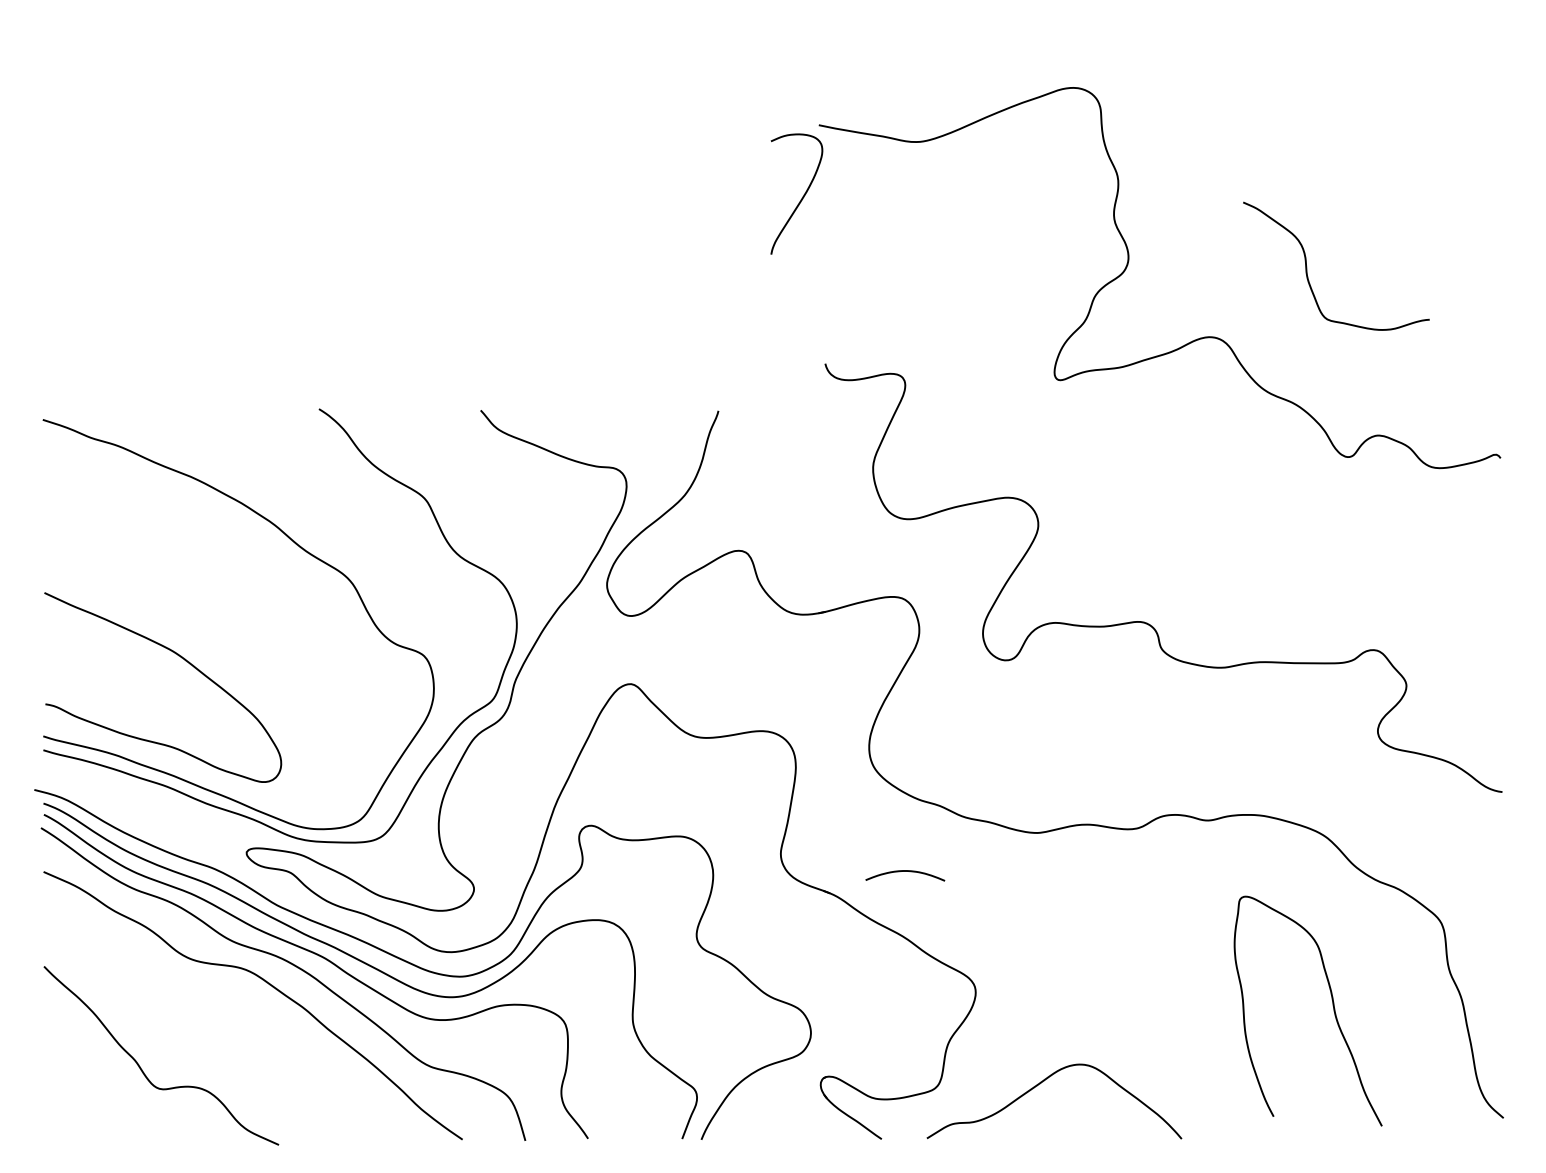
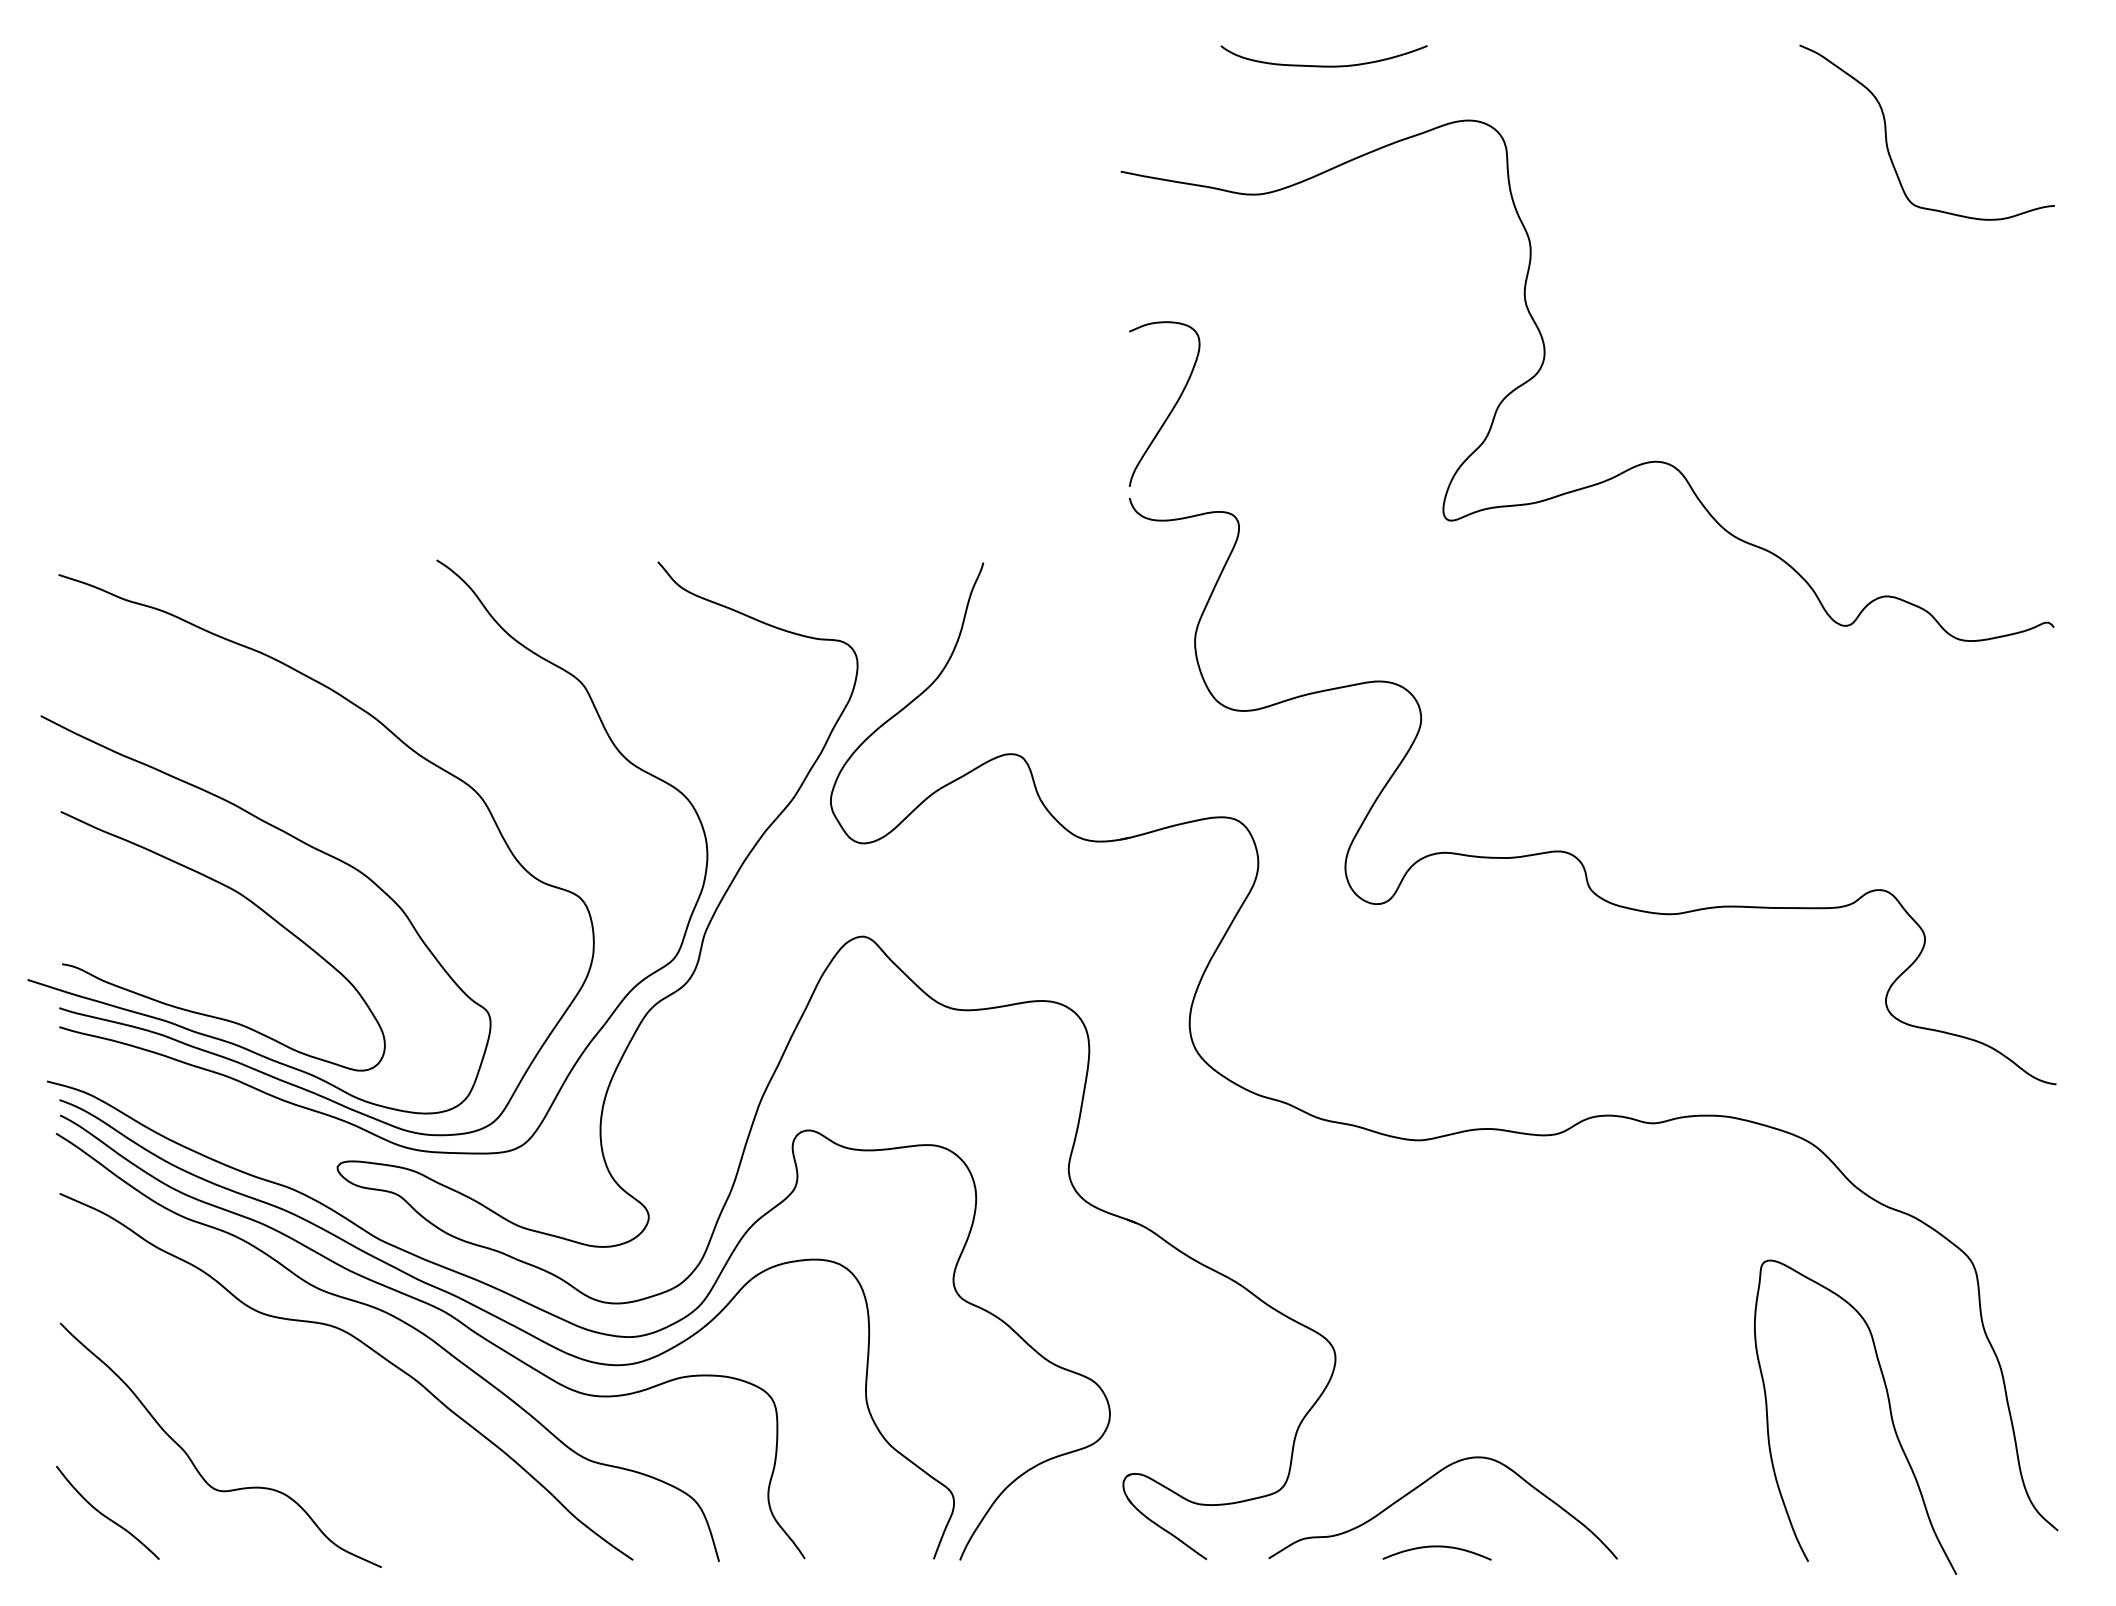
curve: (966, 47) -> (1323, 65), added
curve: (802, 196) -> (1172, 407), moved
curve: (1307, 271) -> (1887, 139), moved
curve: (217, 613) -> (297, 840), added
curve: (904, 871) -> (1436, 1547), moved
curve: (1333, 1006) -> (1889, 1411), moved
curve: (76, 1106) -> (104, 1514), added

